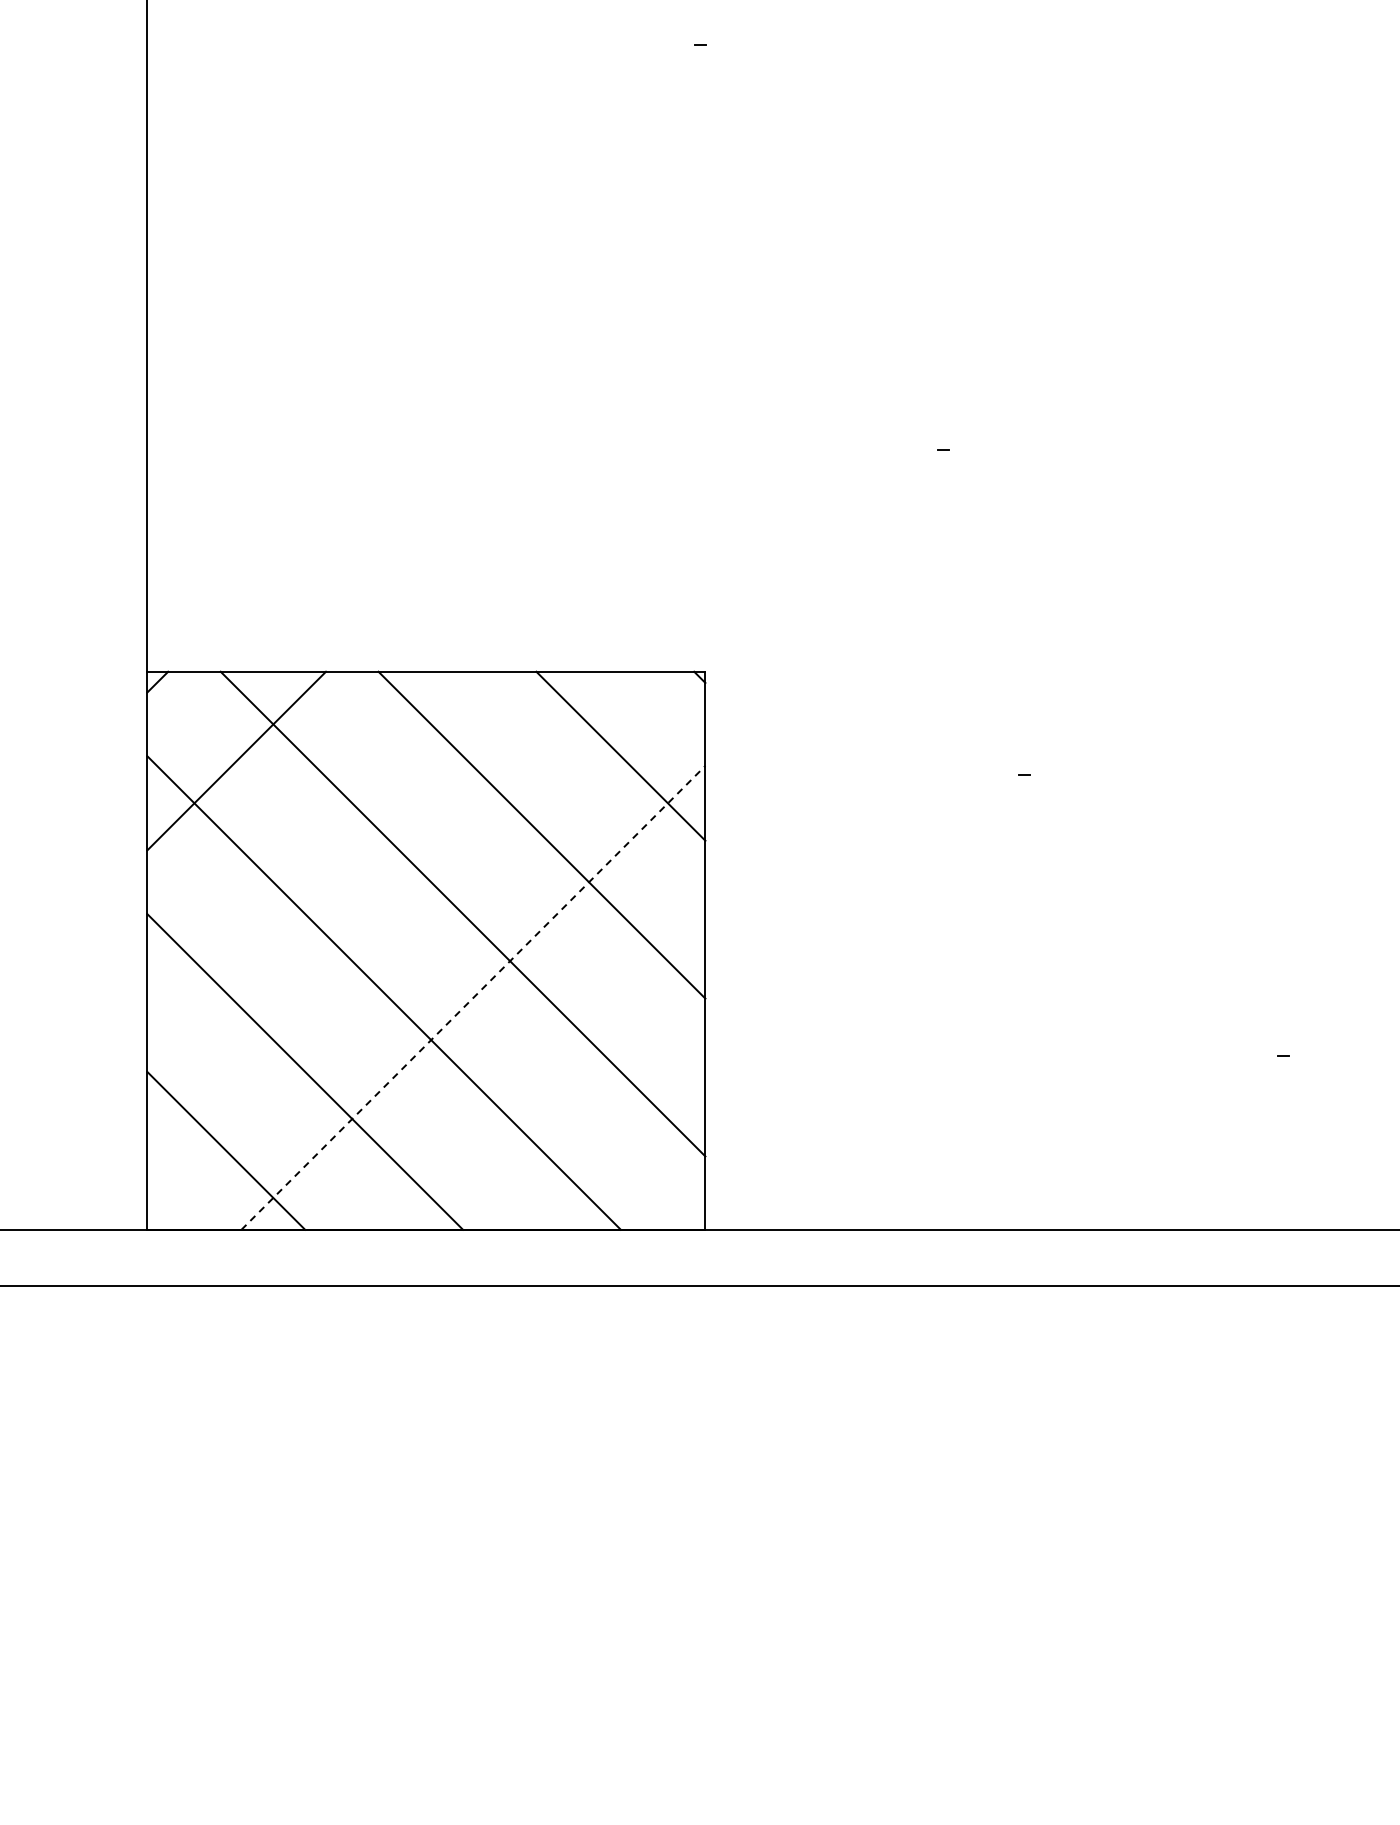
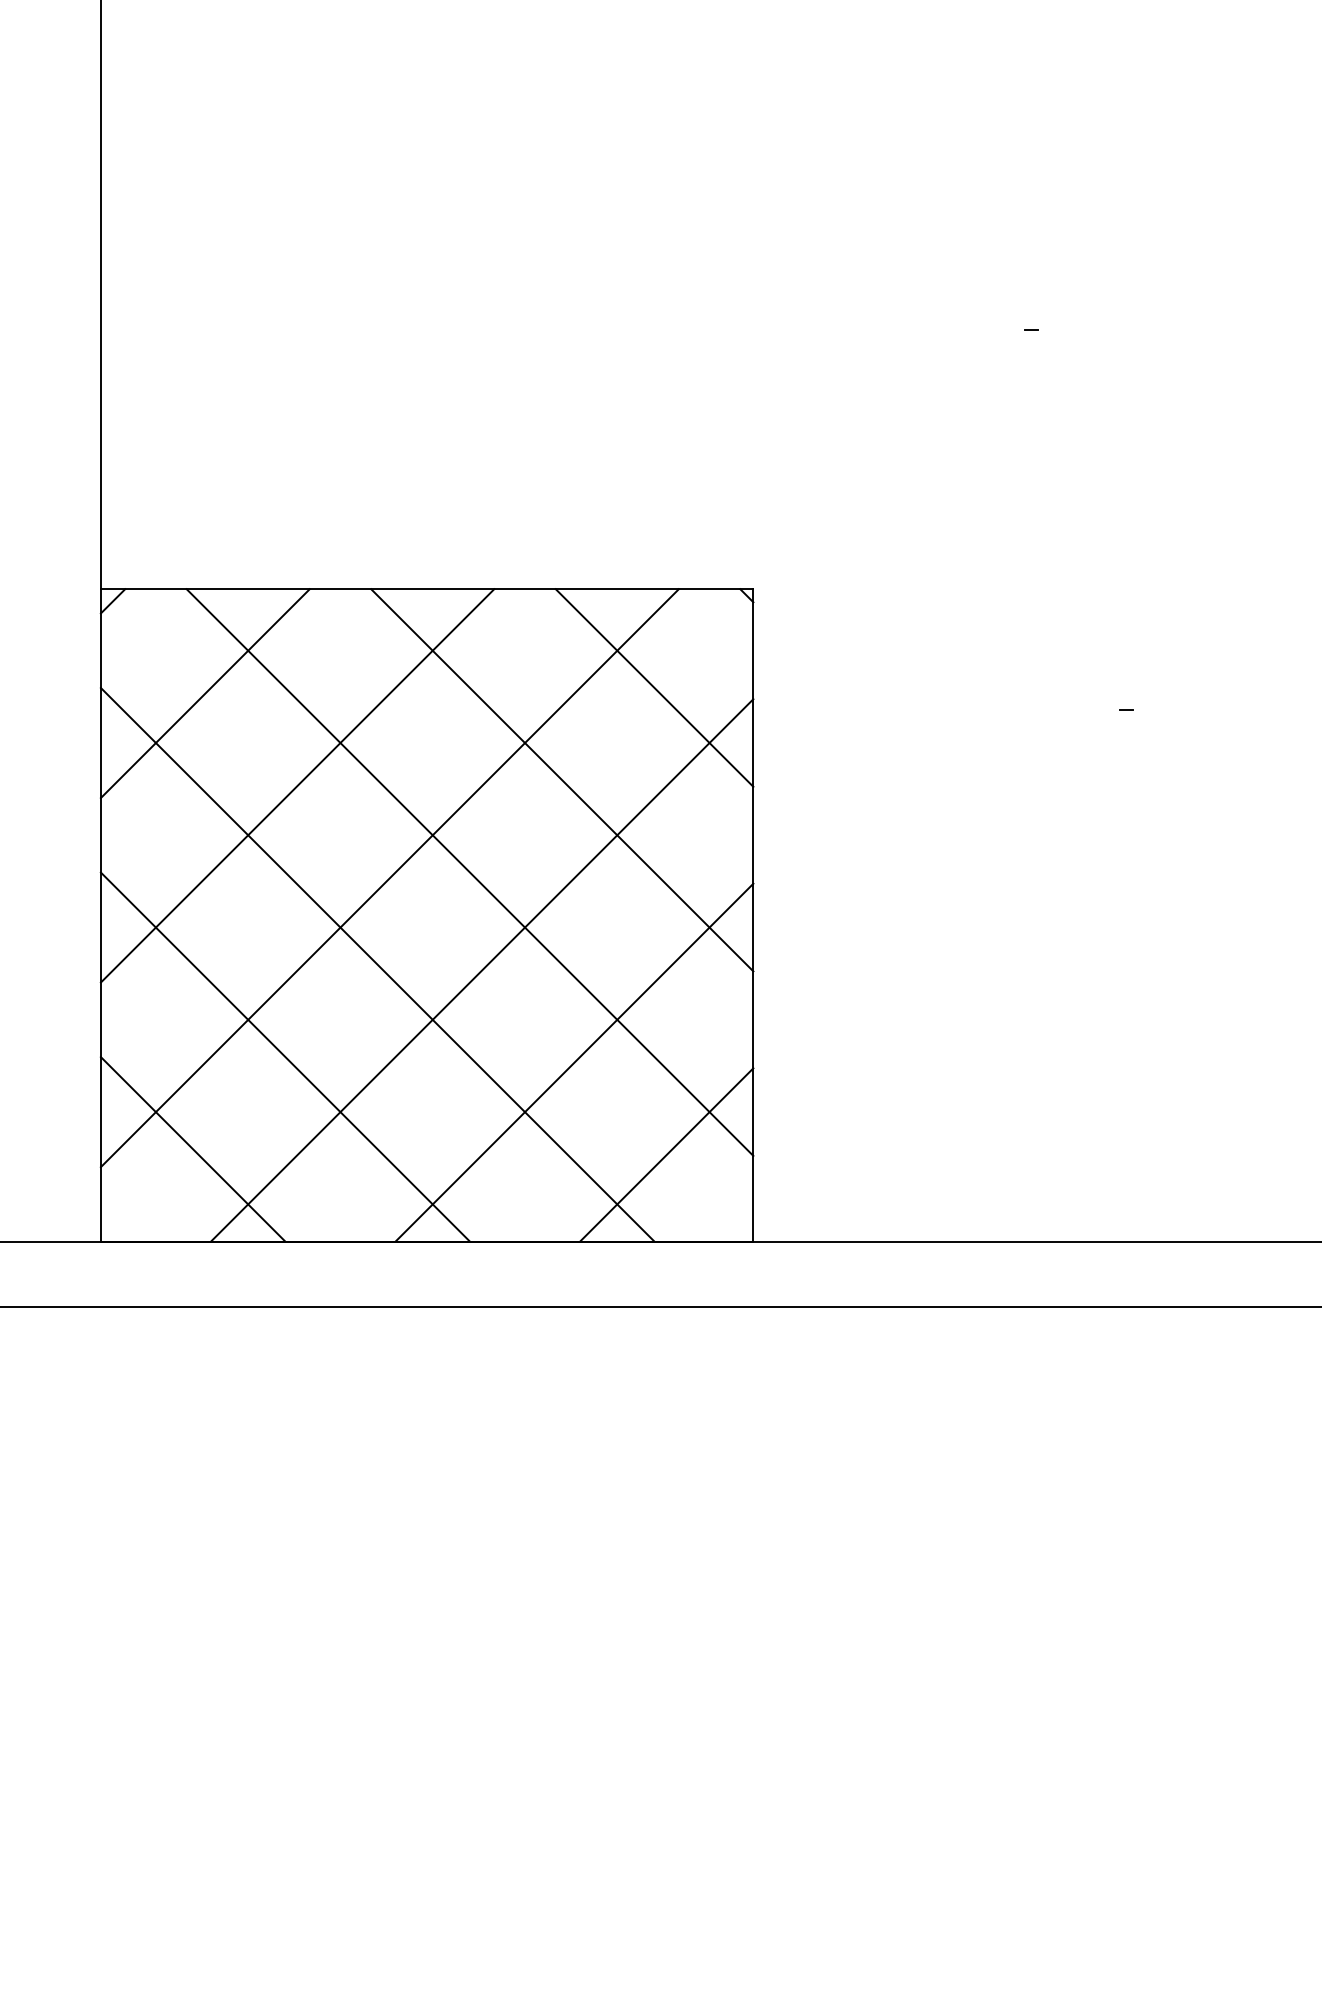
line: (315, 839) -> (297, 785), added
line: (394, 918) -> (389, 877), added
line: (473, 997) -> (482, 970), dashed -> solid
line: (552, 1076) -> (574, 1062), added
line: (631, 1155) -> (666, 1154), added

